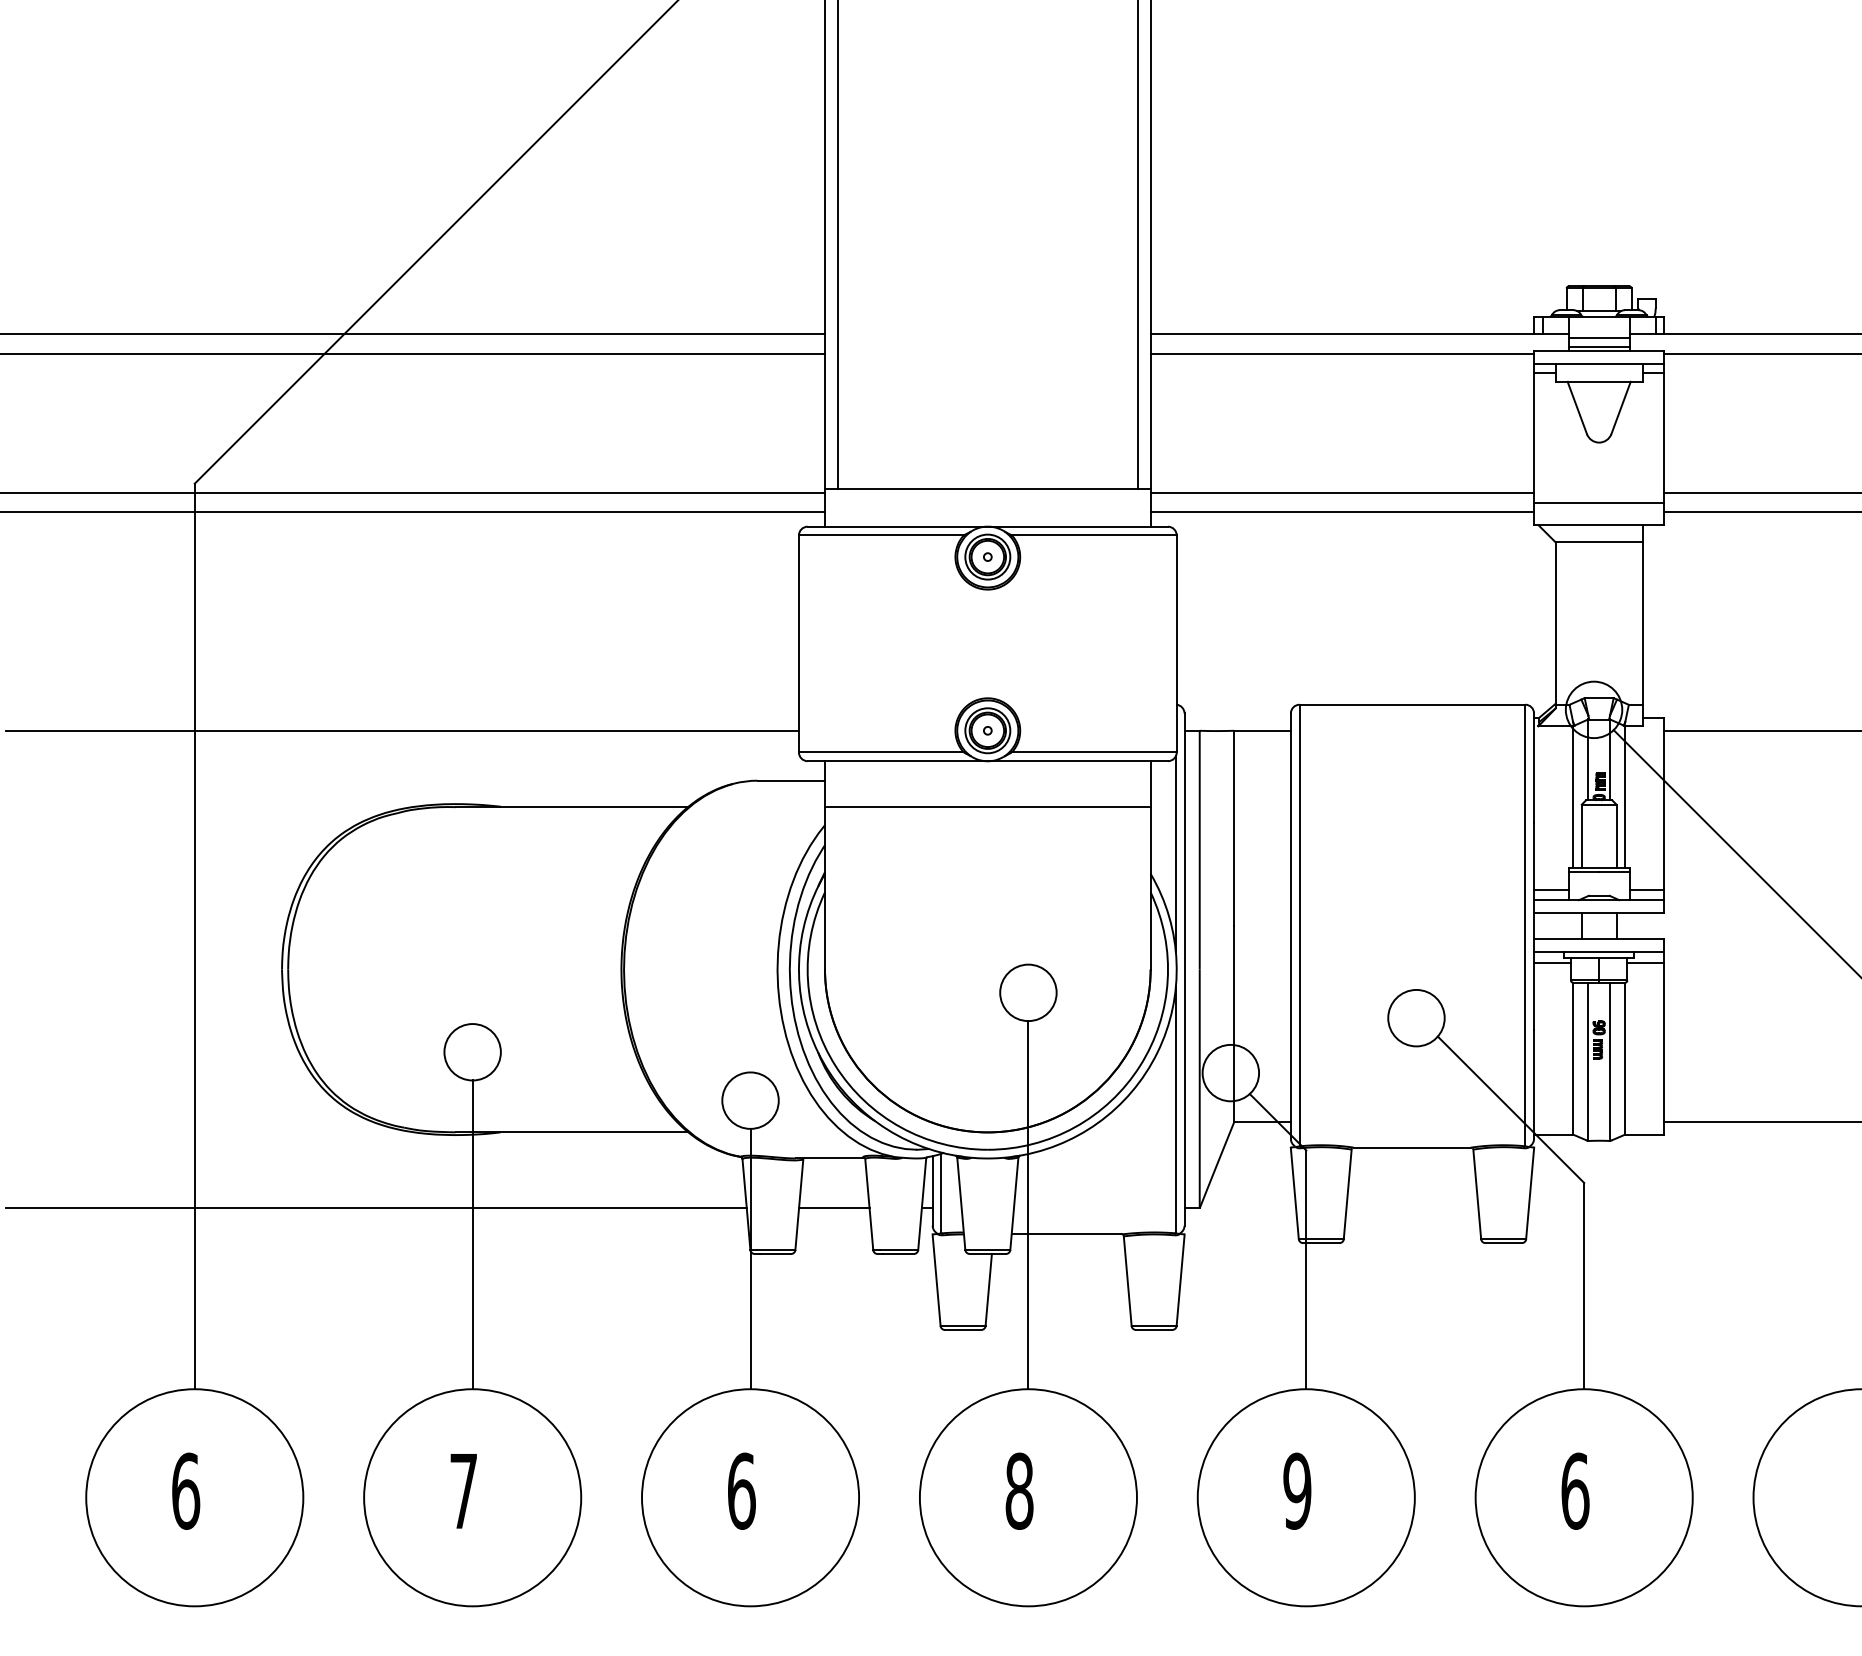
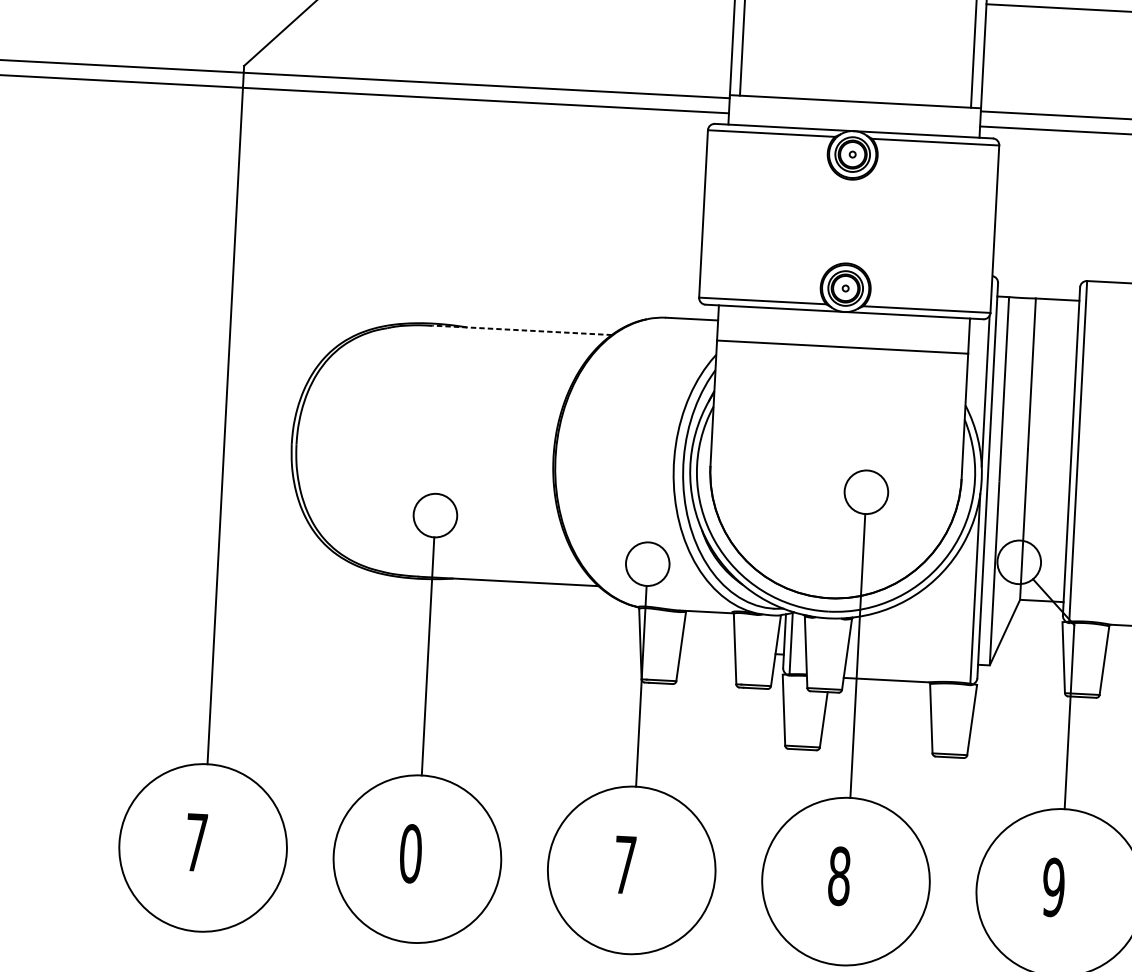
line: (401, 730) -> (393, 264), removed
line: (571, 806) -> (521, 330), solid -> dashed
line: (375, 1208) -> (354, 632), removed
line: (834, 1208) -> (708, 650), removed
text: (186, 1490) -> (197, 842), 6 -> 7
text: (463, 1490) -> (410, 853), 7 -> 0
text: (741, 1490) -> (625, 864), 6 -> 7

